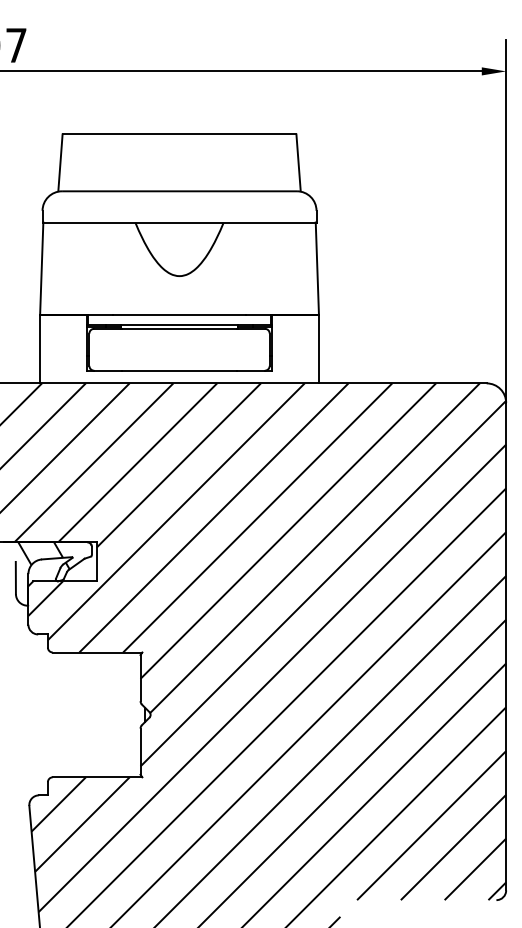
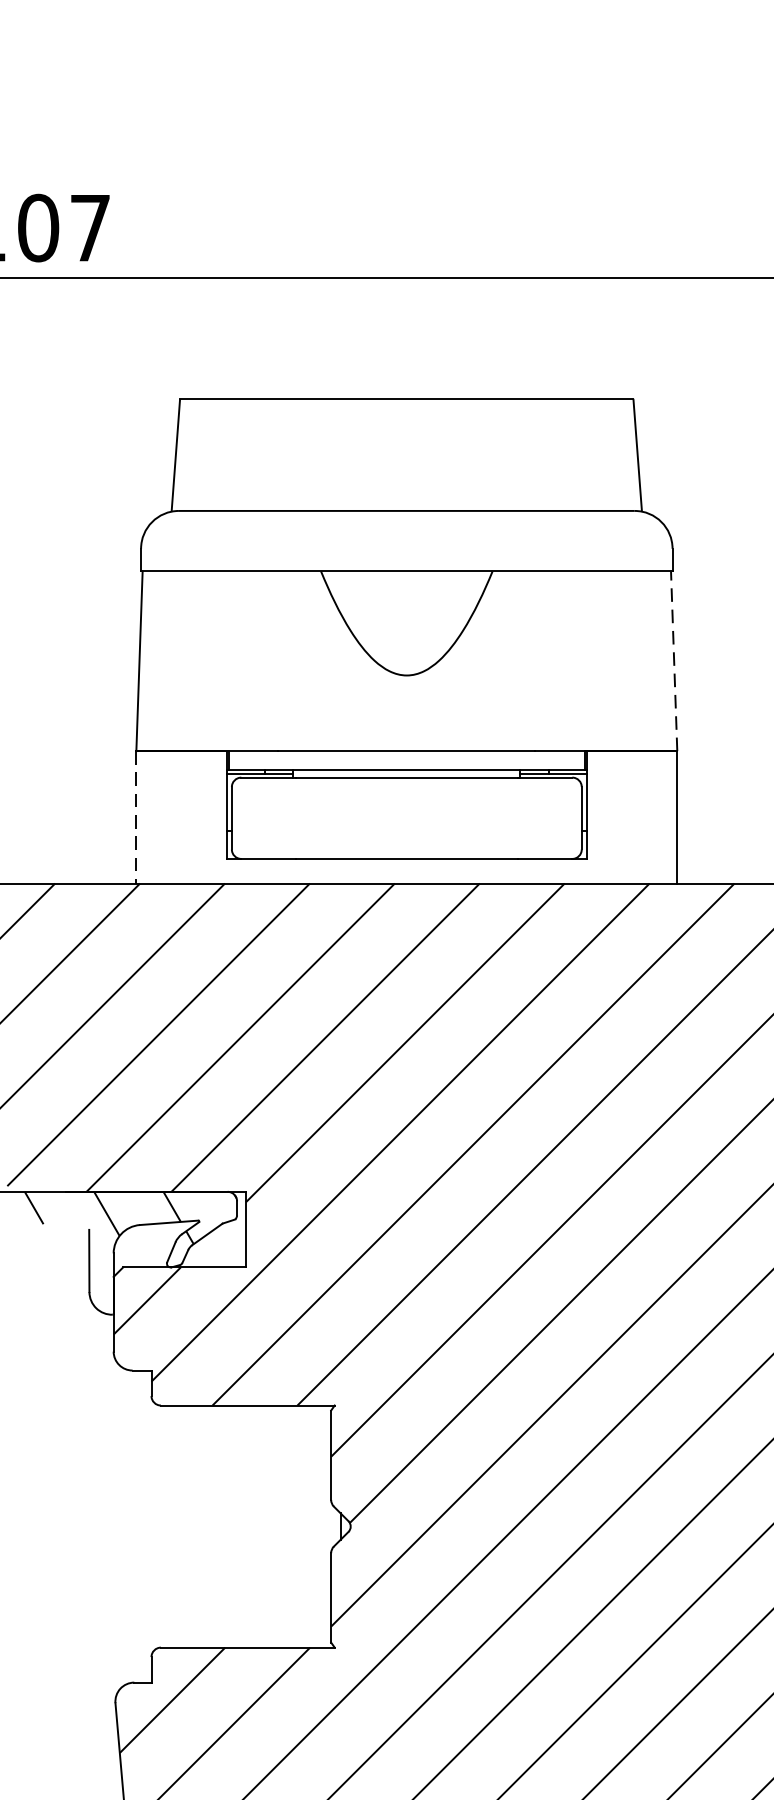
line: (317, 268) -> (674, 660), solid -> dashed
line: (40, 349) -> (137, 817), solid -> dashed

